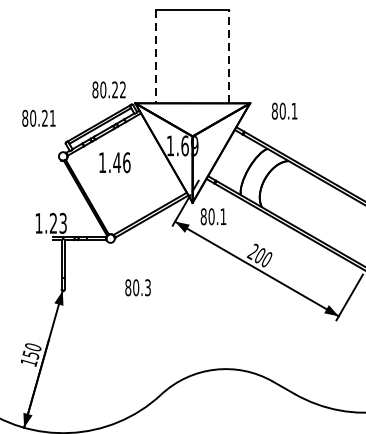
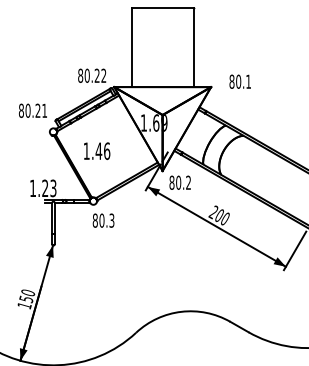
line: (155, 56) -> (131, 47), dashed -> solid
line: (229, 56) -> (193, 47), dashed -> solid
text: (283, 110) -> (239, 81), moved
text: (38, 118) -> (32, 110), moved
text: (115, 161) -> (97, 150), moved
text: (223, 216) -> (188, 182), 80.1 -> 80.2
text: (137, 287) -> (103, 220), moved

